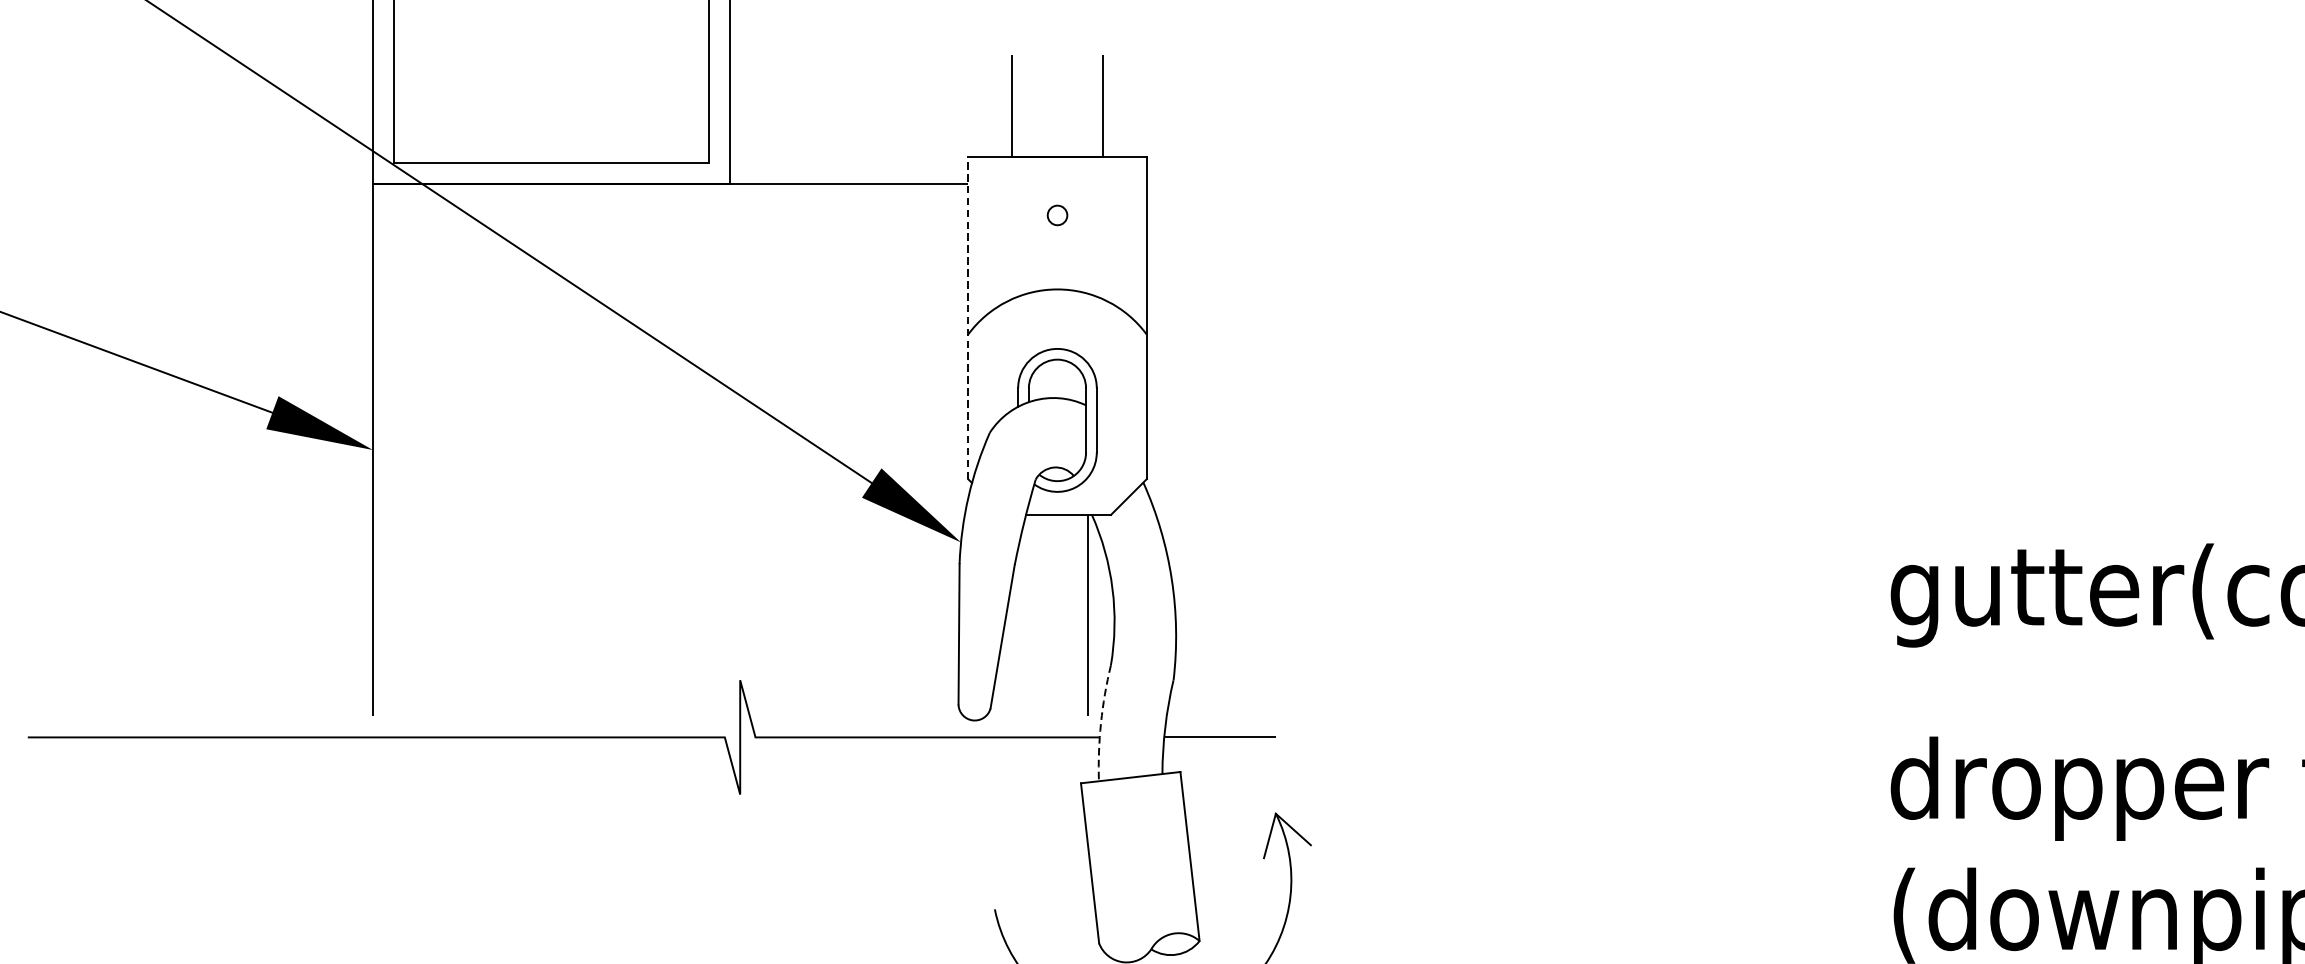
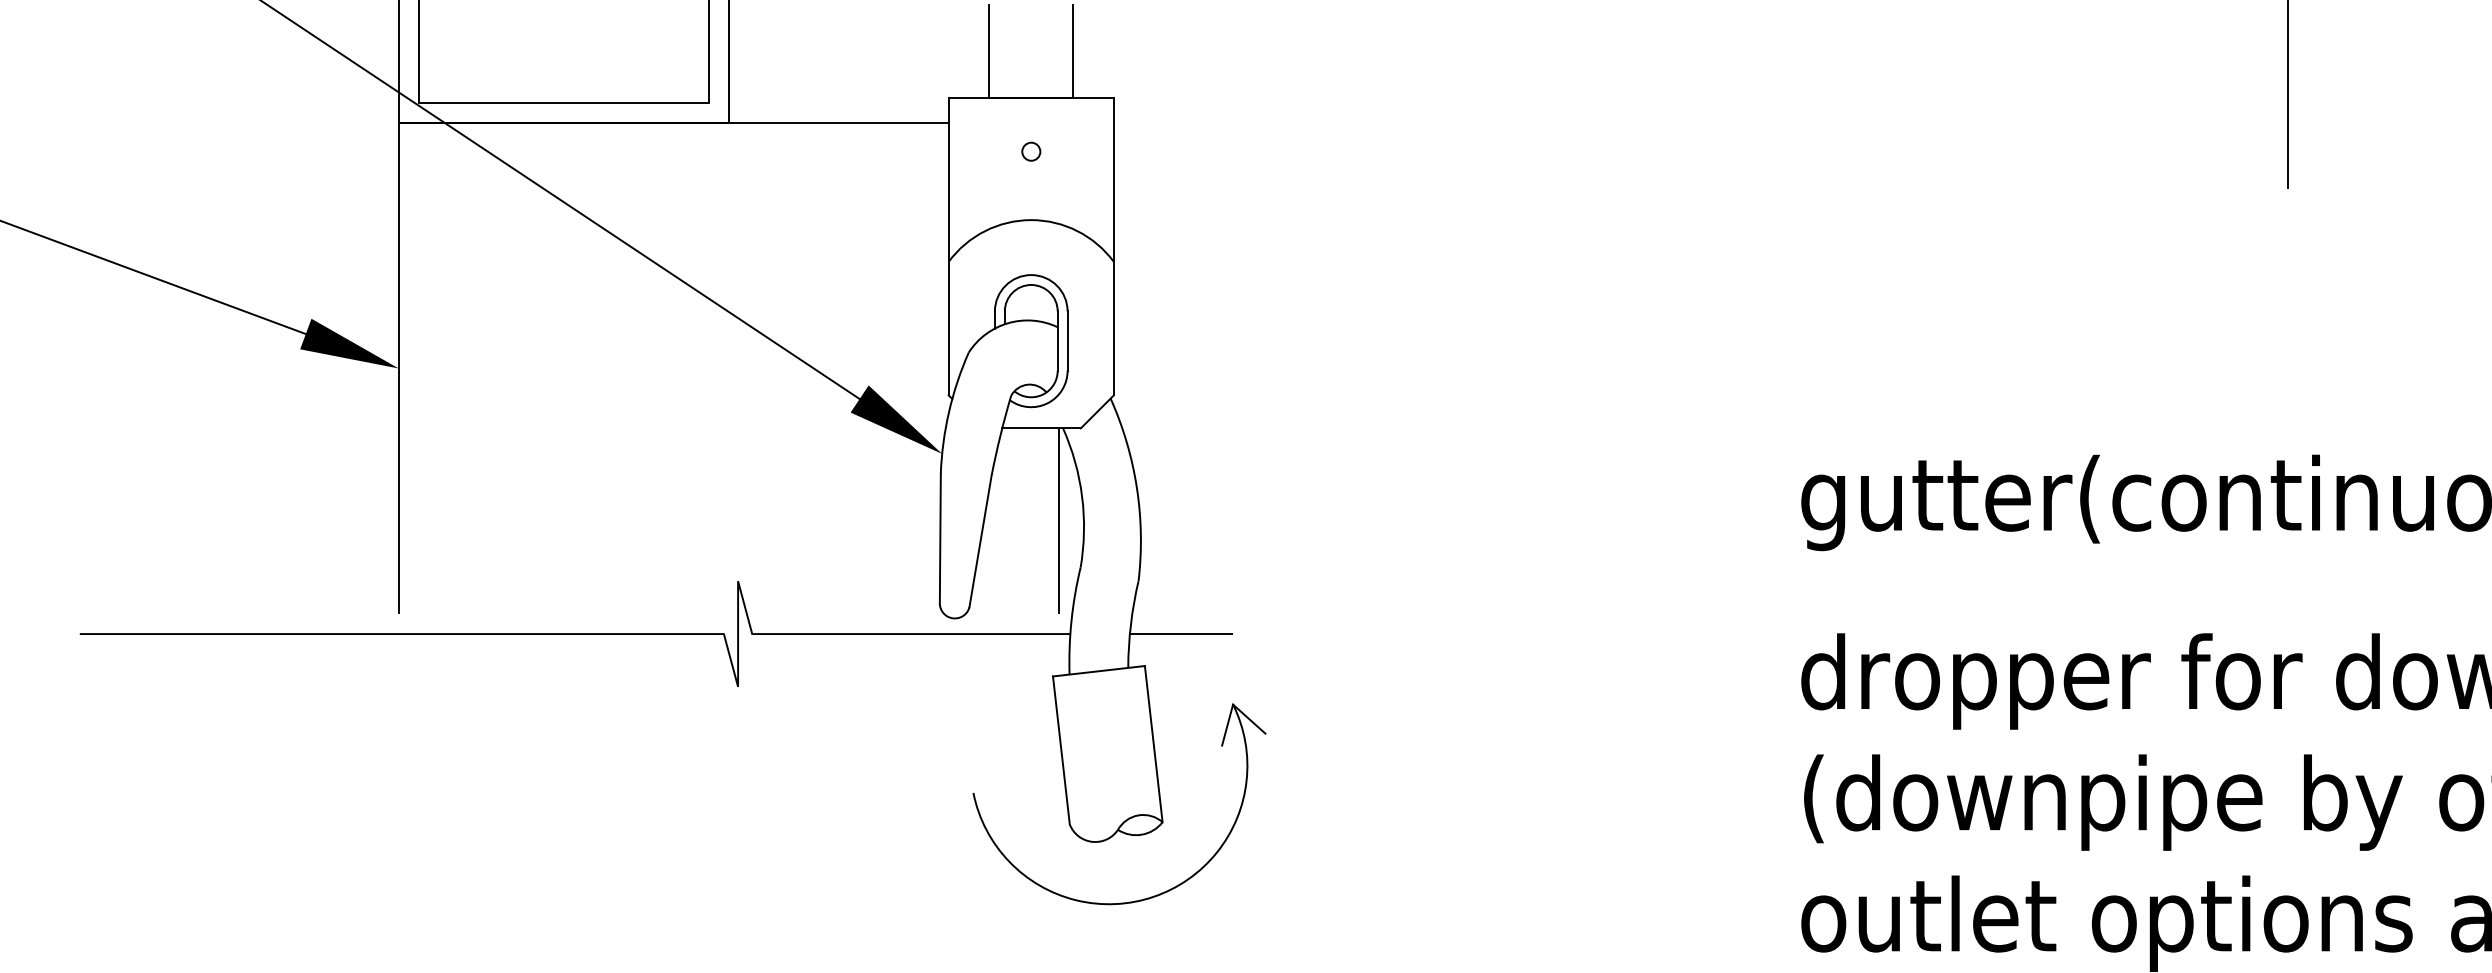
line: (967, 317) -> (948, 246), dashed -> solid
arc: (1101, 722) -> (1071, 620), dashed -> solid

